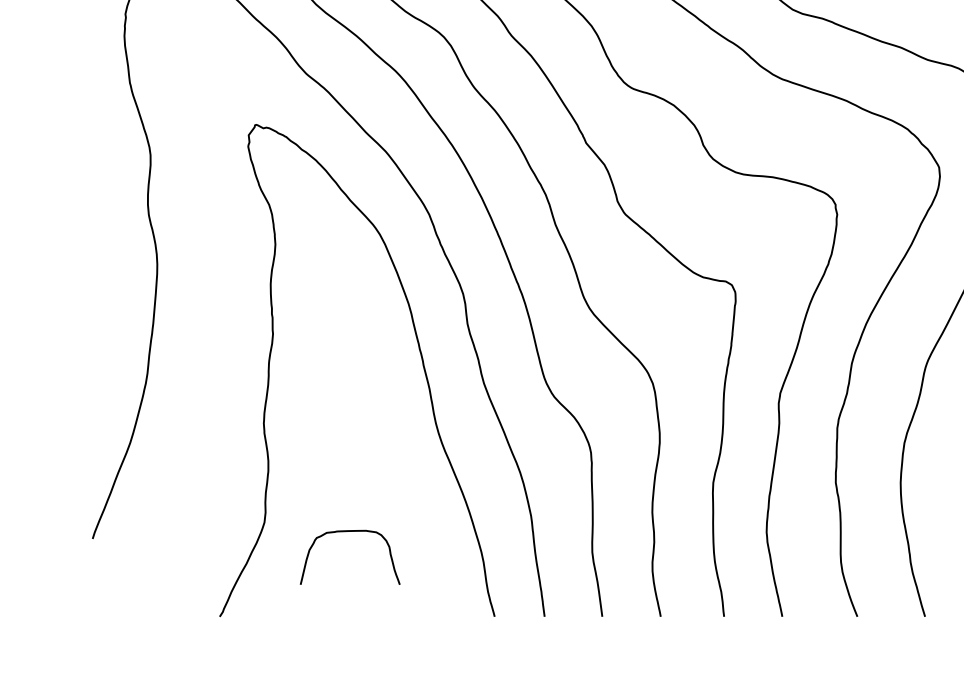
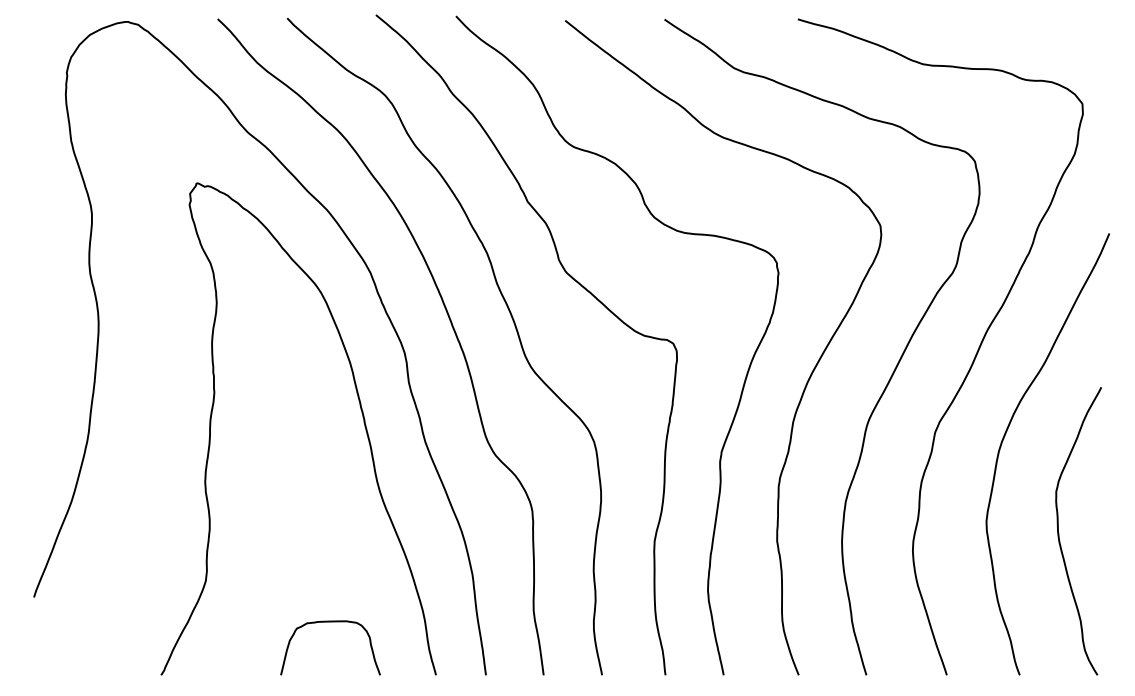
curve: (350, 532) -> (330, 622), moved

